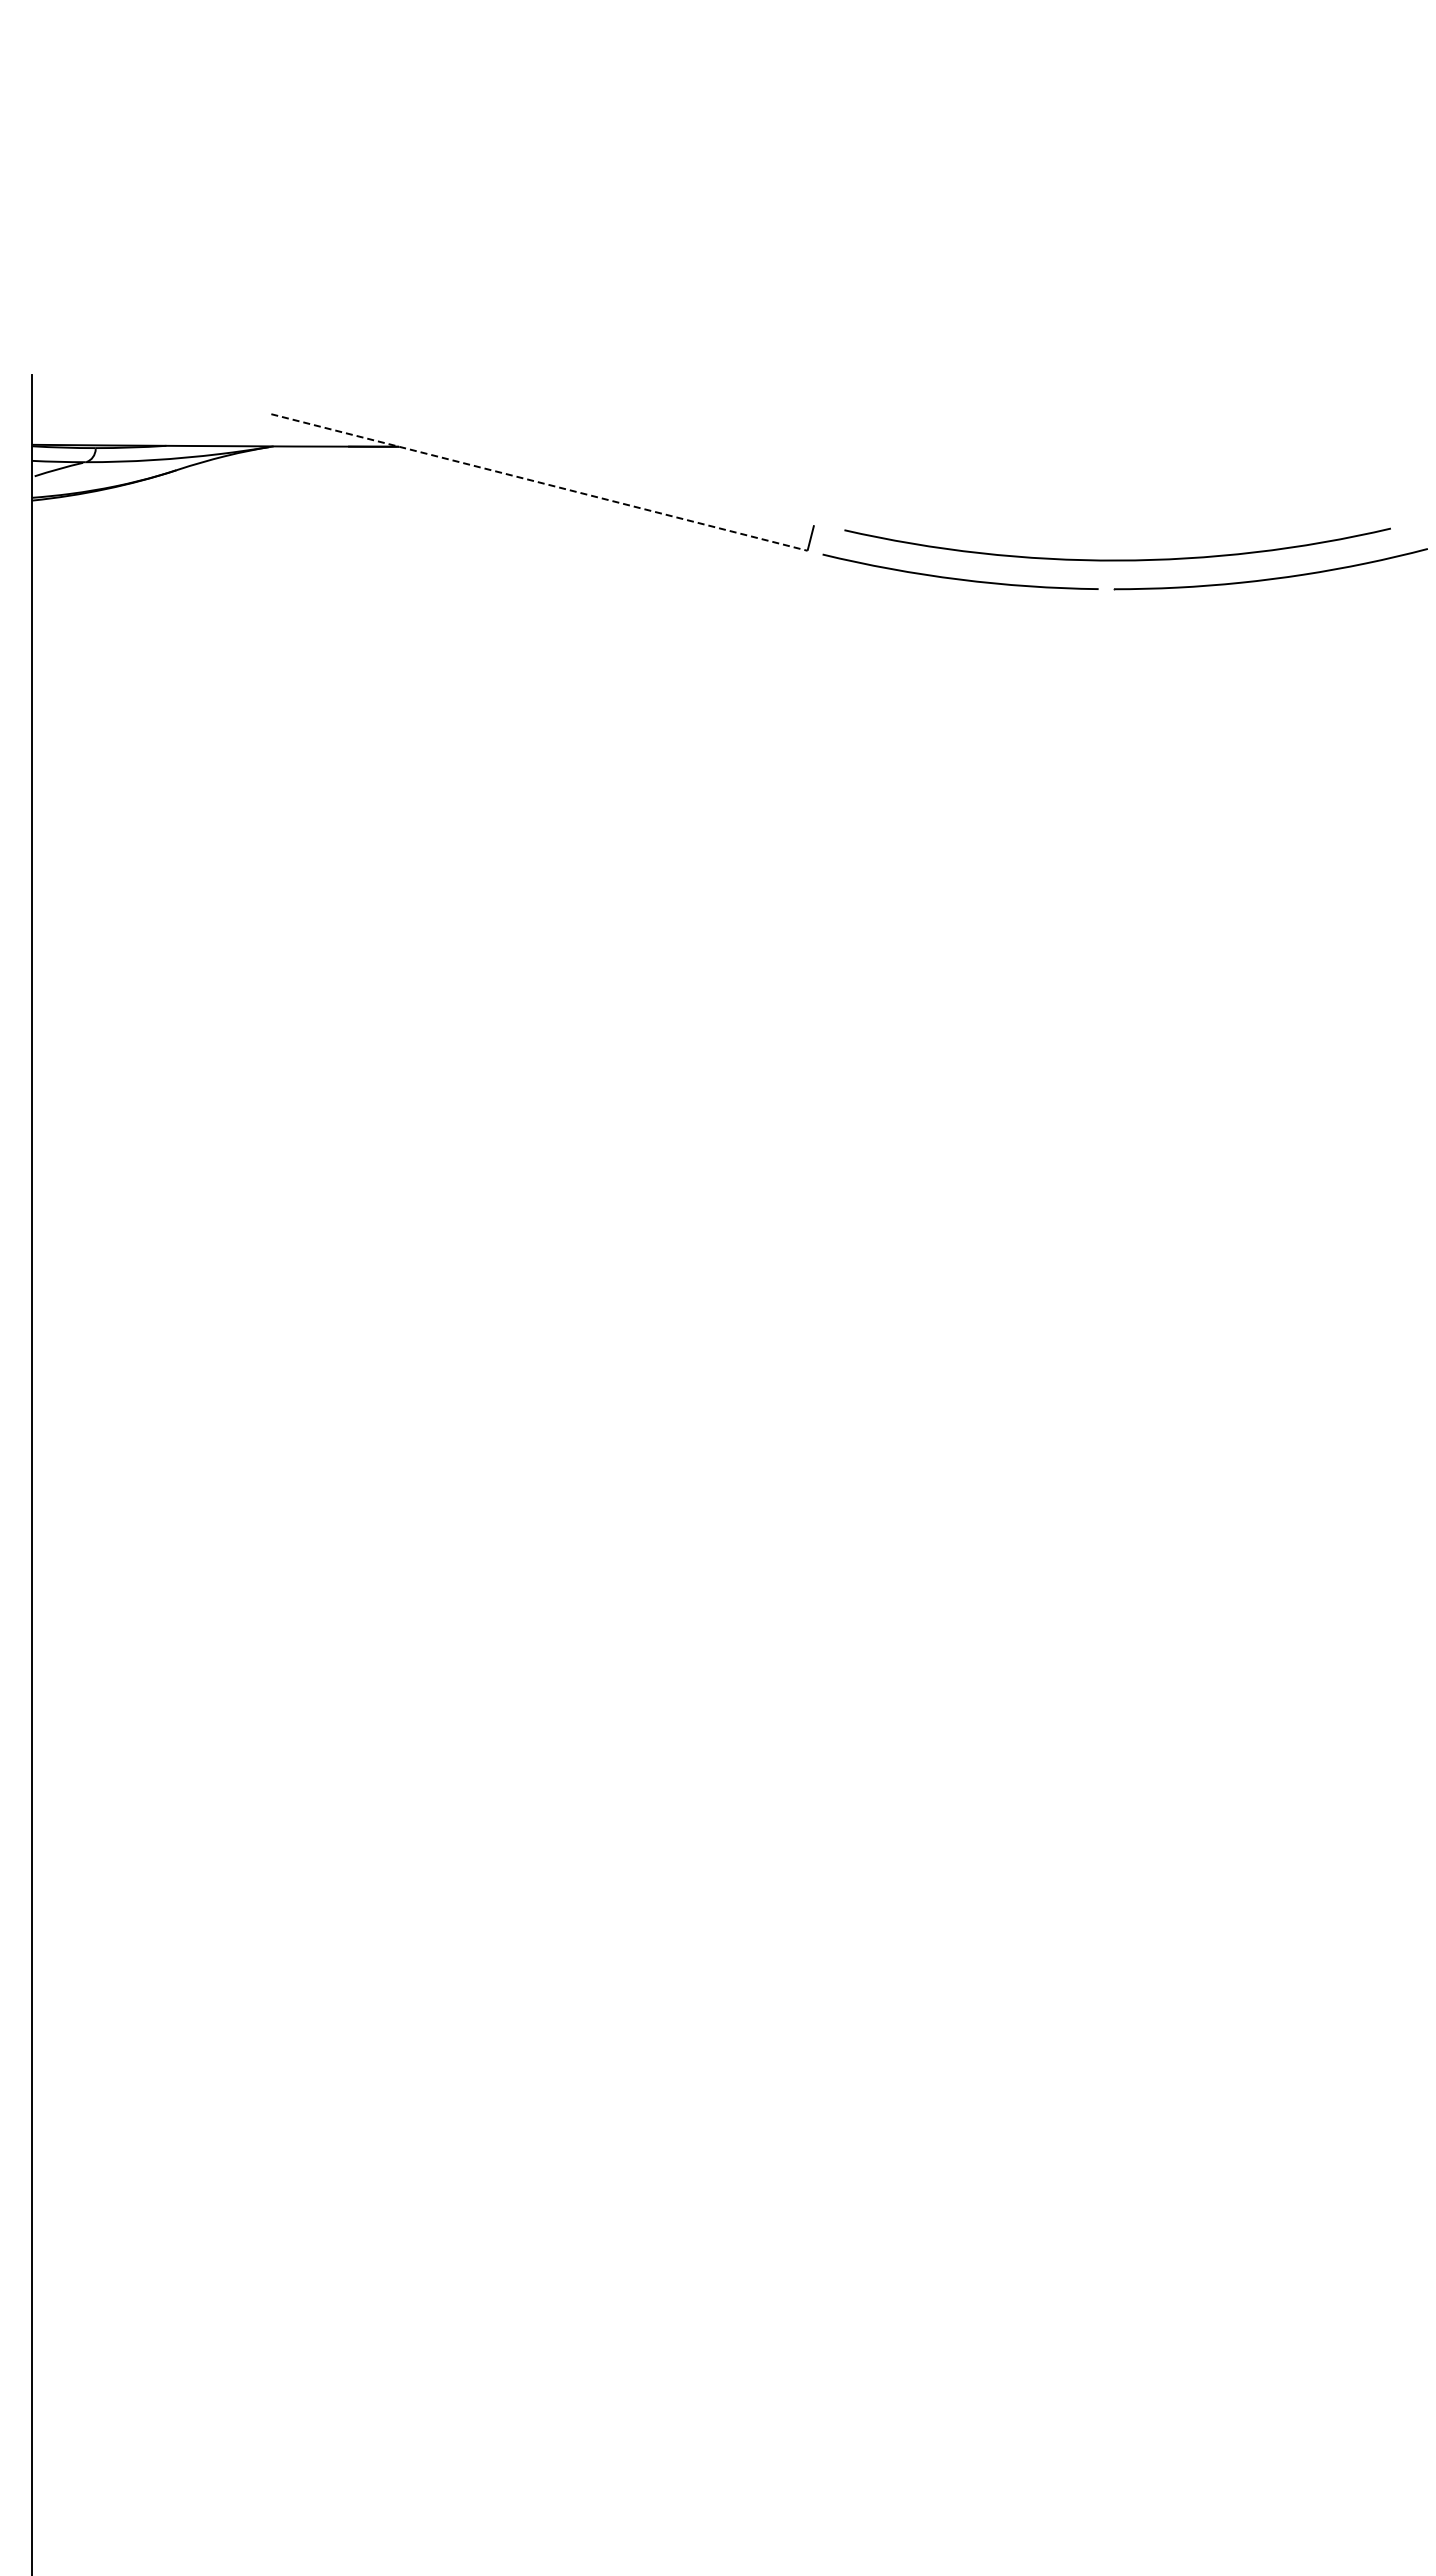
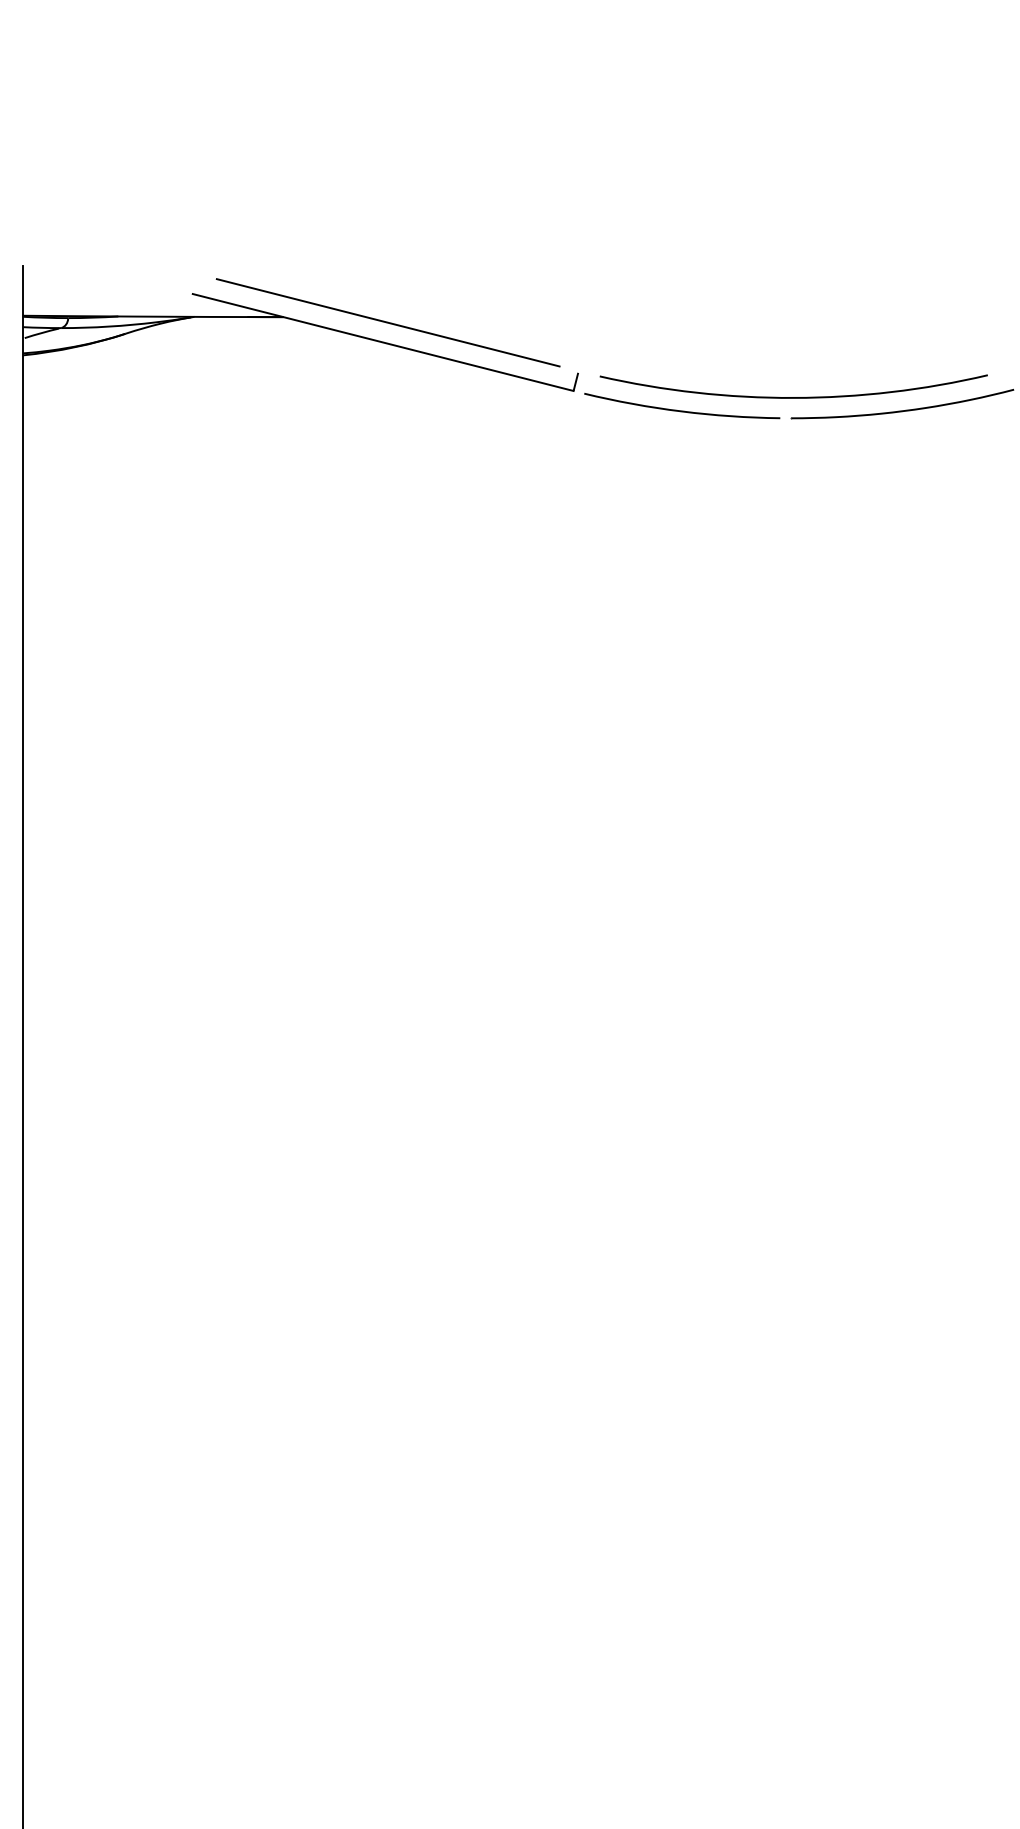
line: (546, 454) -> (388, 322), added
line: (539, 482) -> (383, 342), dashed -> solid

